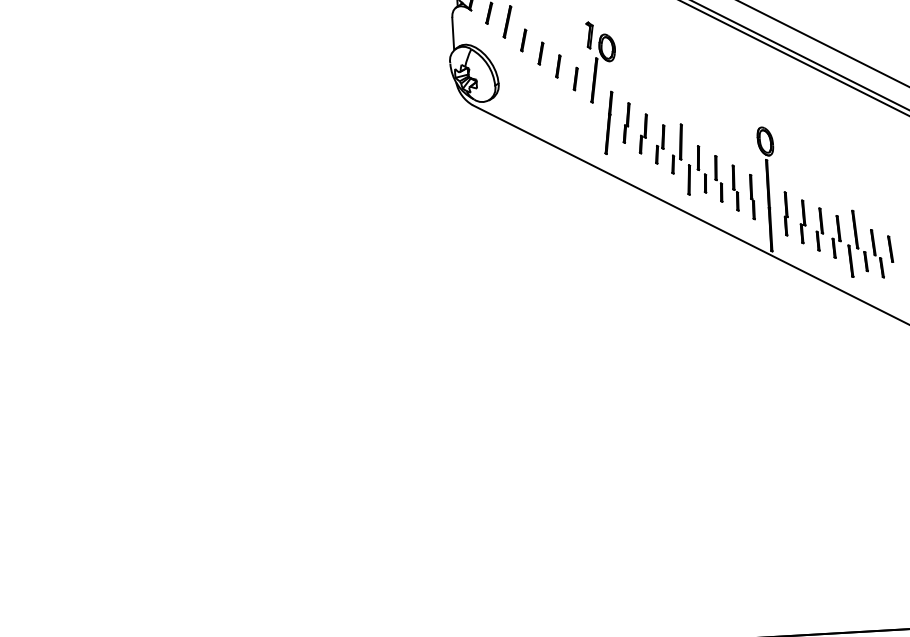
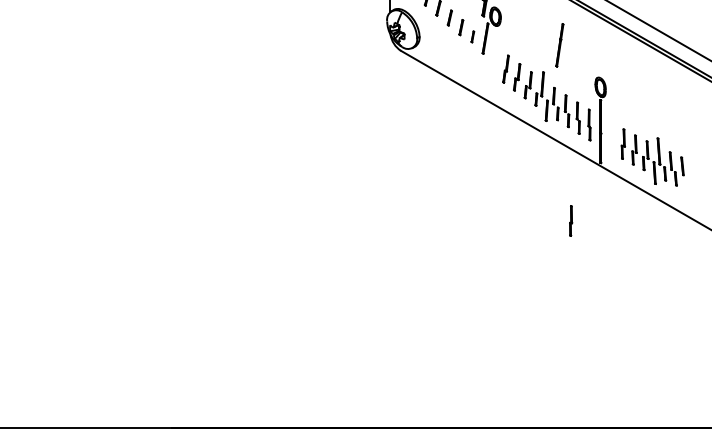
part: (575, 78) -> (472, 36), size x0.7
line: (608, 123) -> (559, 45), moved
line: (786, 213) -> (571, 220), moved

